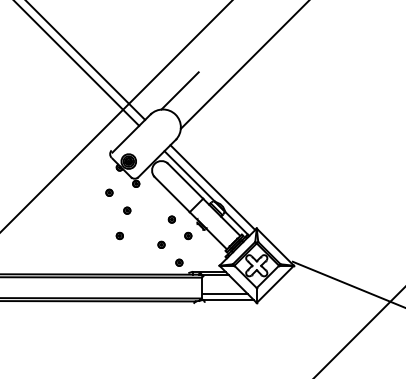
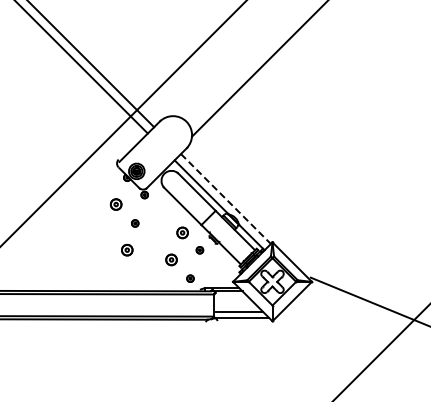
line: (179, 90) -> (190, 96), removed
line: (212, 188) -> (225, 199), solid -> dashed
part: (109, 192) -> (116, 204), size x1.6
part: (171, 219) -> (182, 232), size x1.6
part: (120, 236) -> (127, 250), size x1.6
part: (161, 244) -> (171, 259), size x1.6

